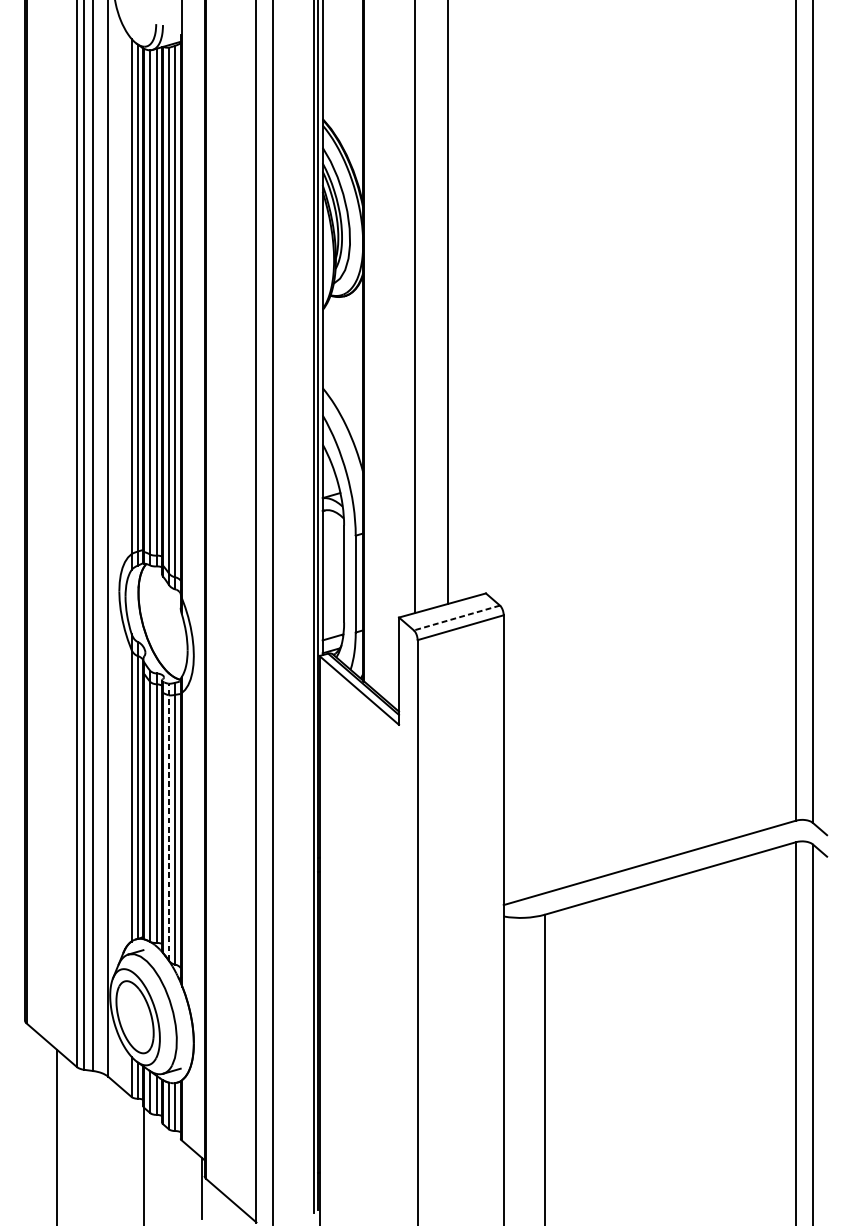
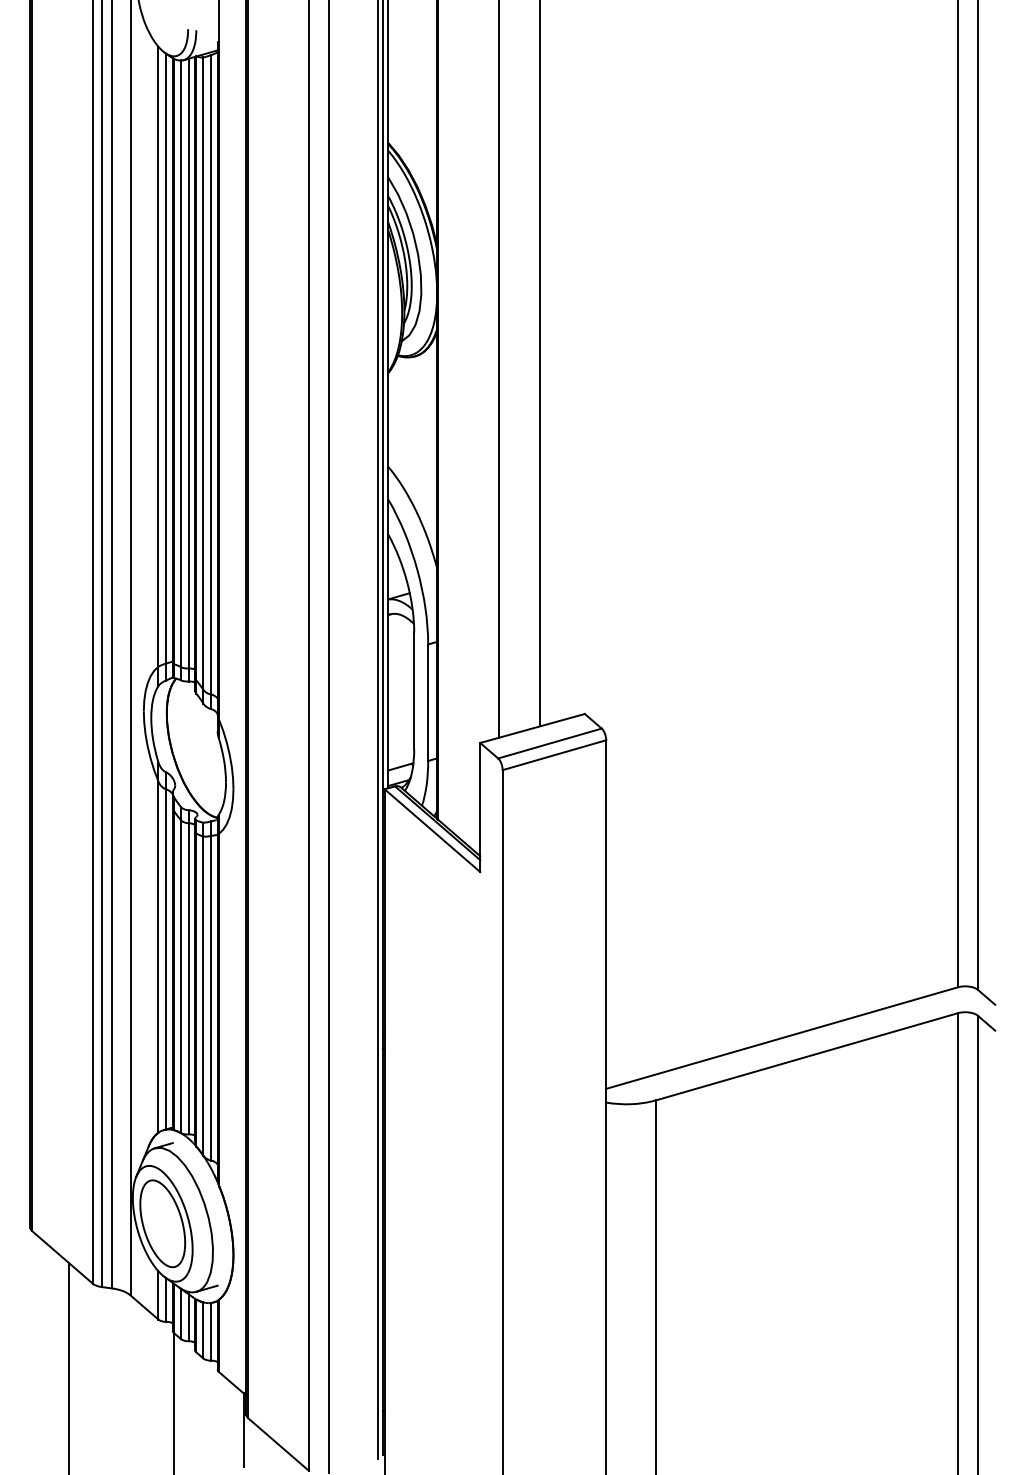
line: (456, 617) -> (549, 743), dashed -> solid
line: (168, 822) -> (203, 989), dashed -> solid

